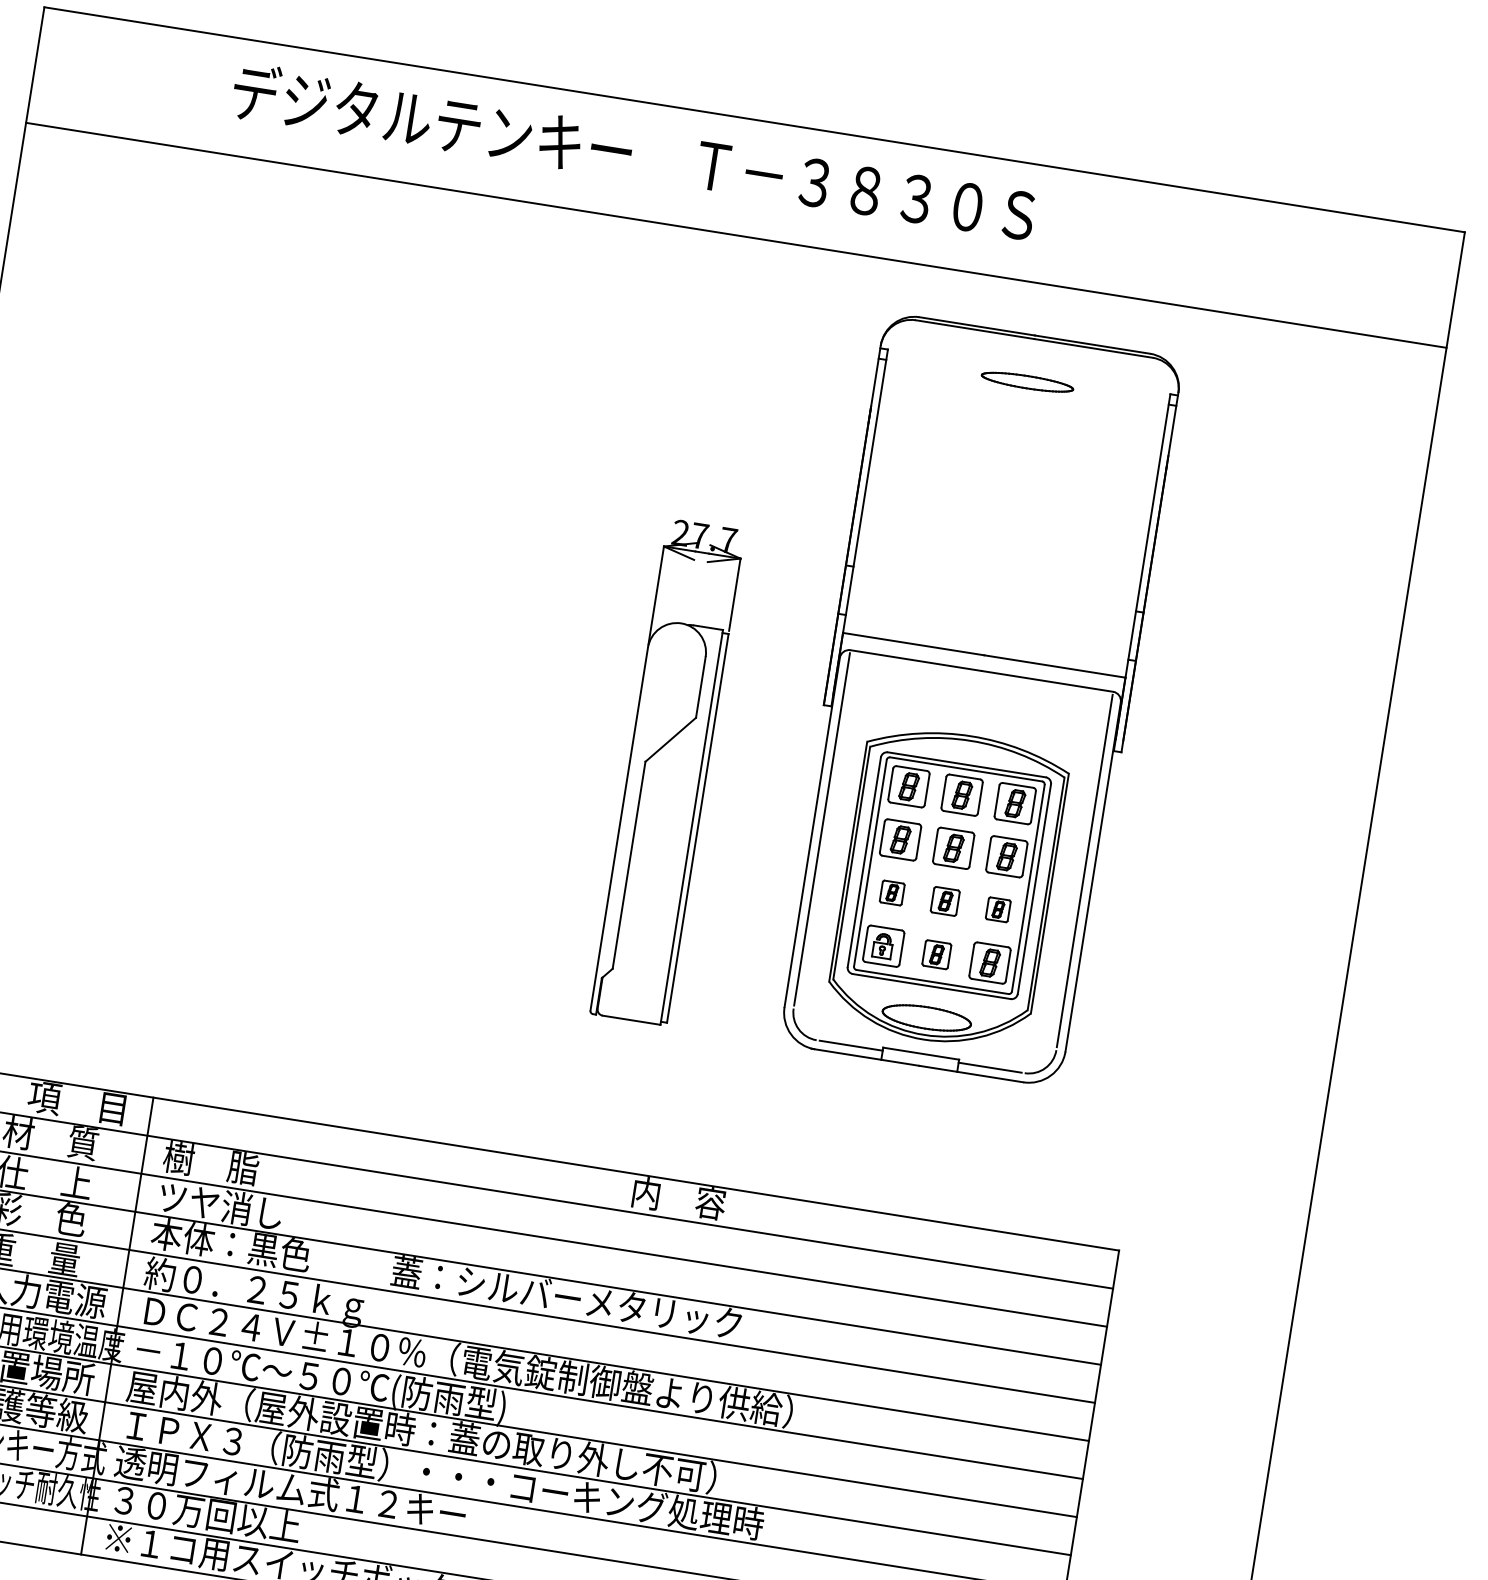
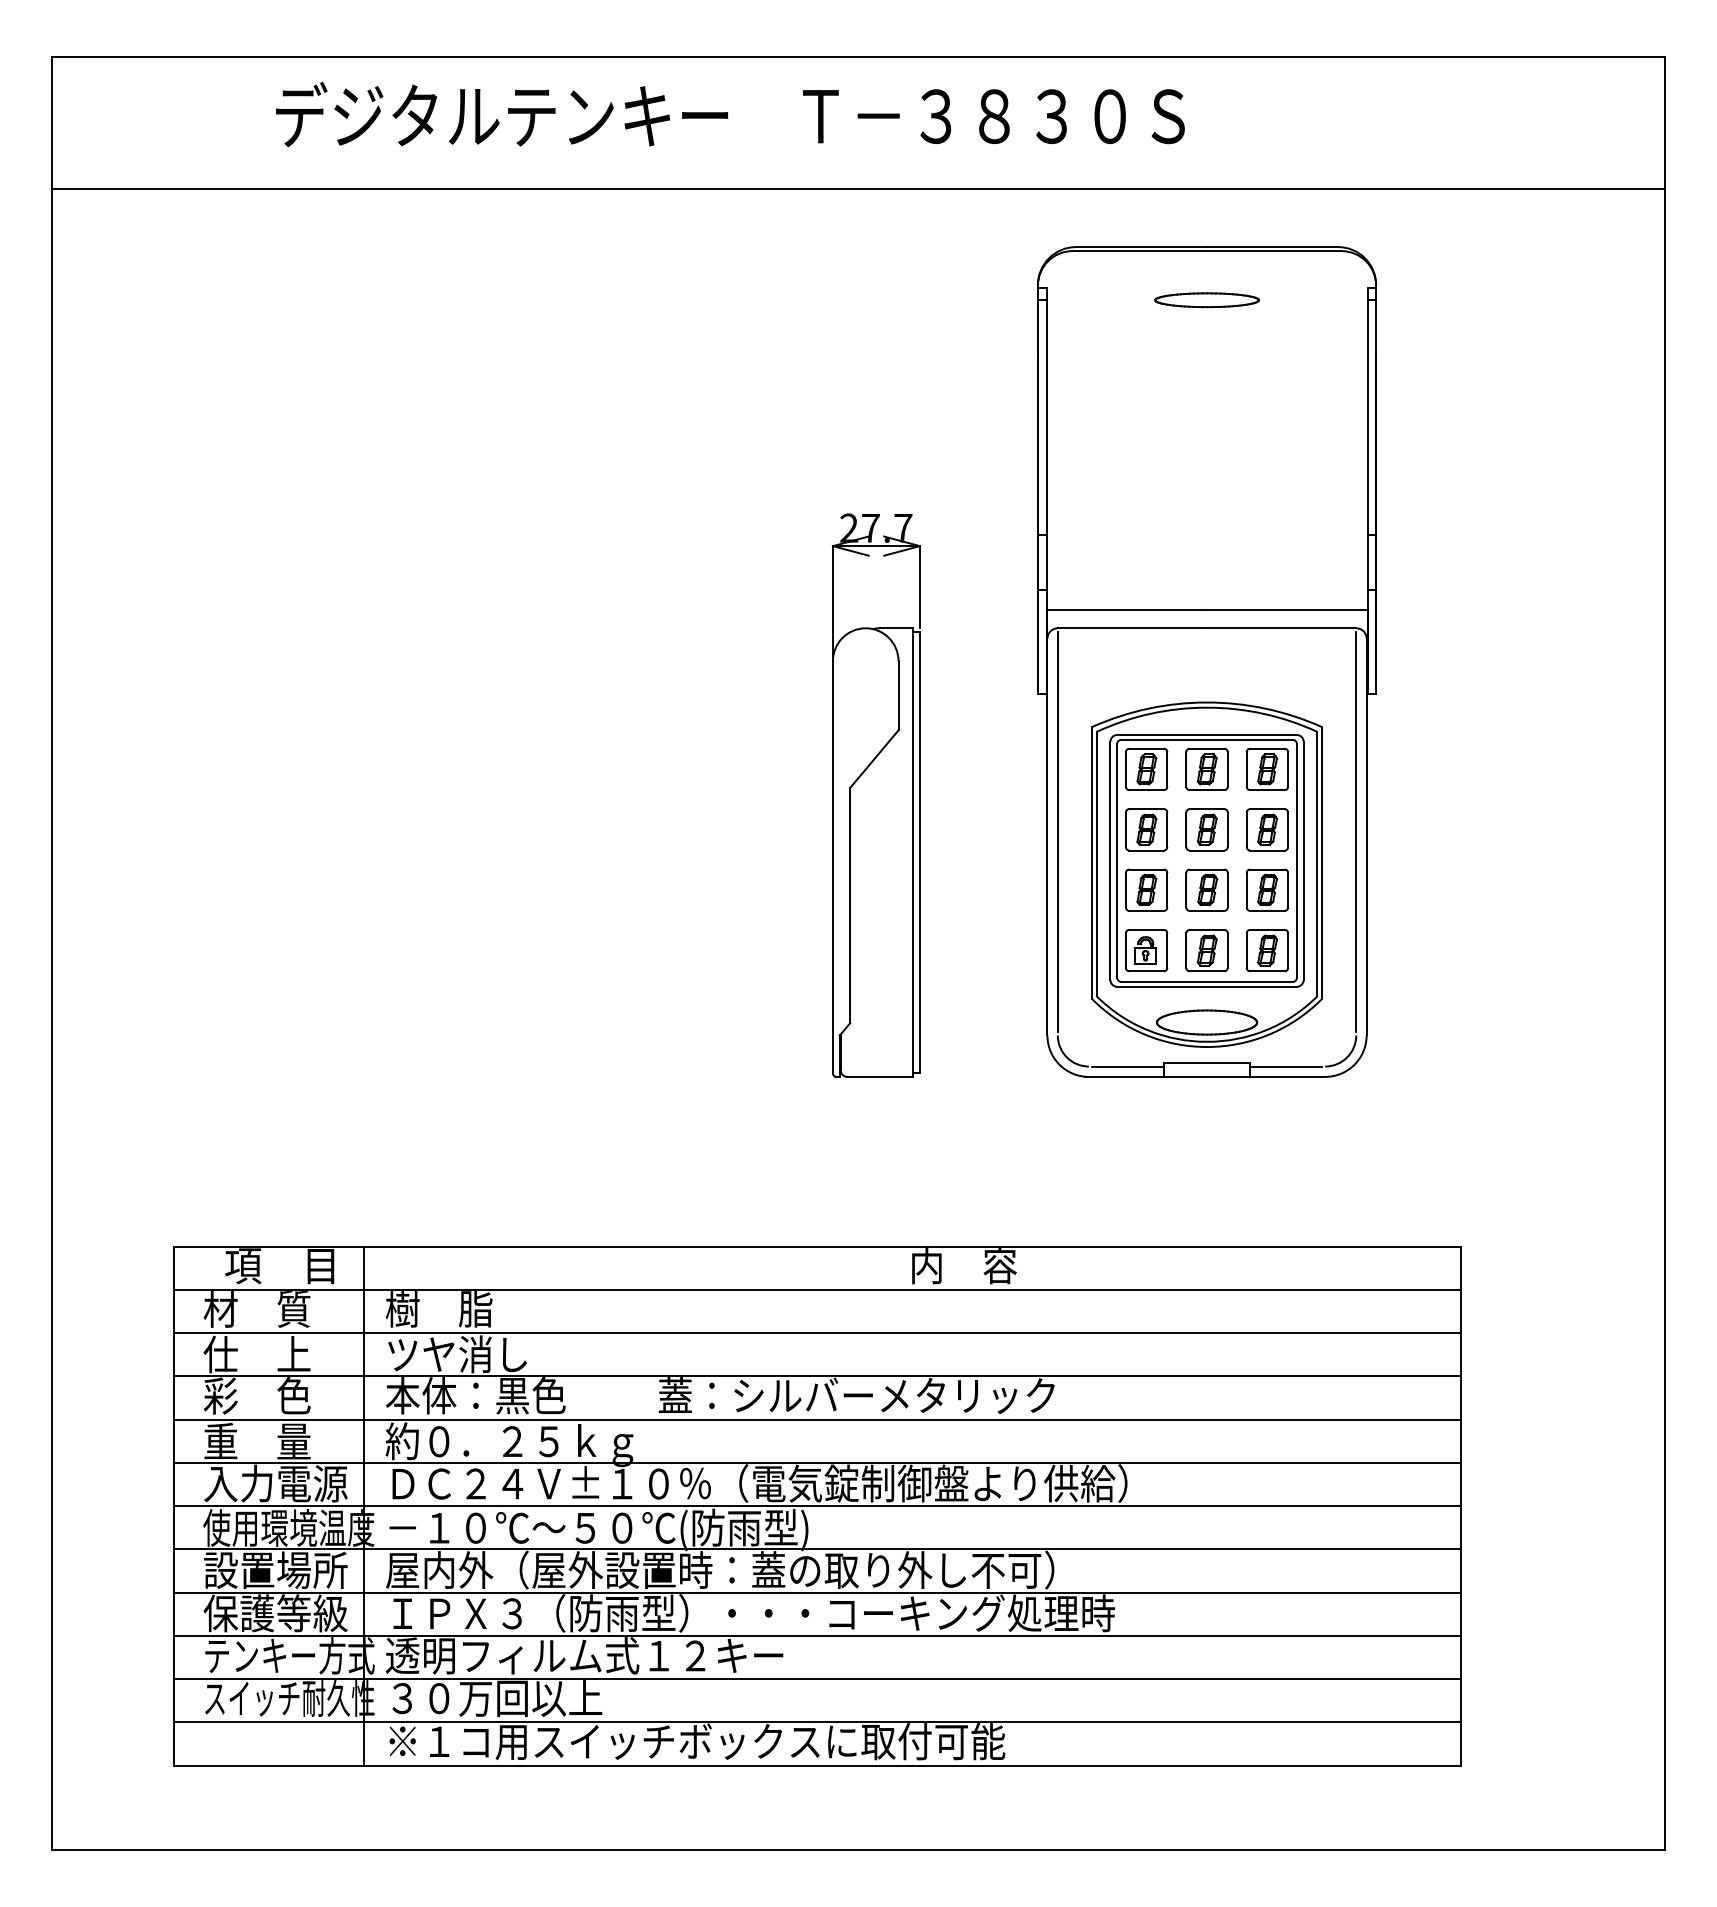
part: (892, 892) -> (1146, 889), size x1.67
part: (944, 900) -> (1206, 889), size x1.43
part: (997, 909) -> (1266, 889), size x1.67
part: (936, 954) -> (1206, 950), size x1.43

